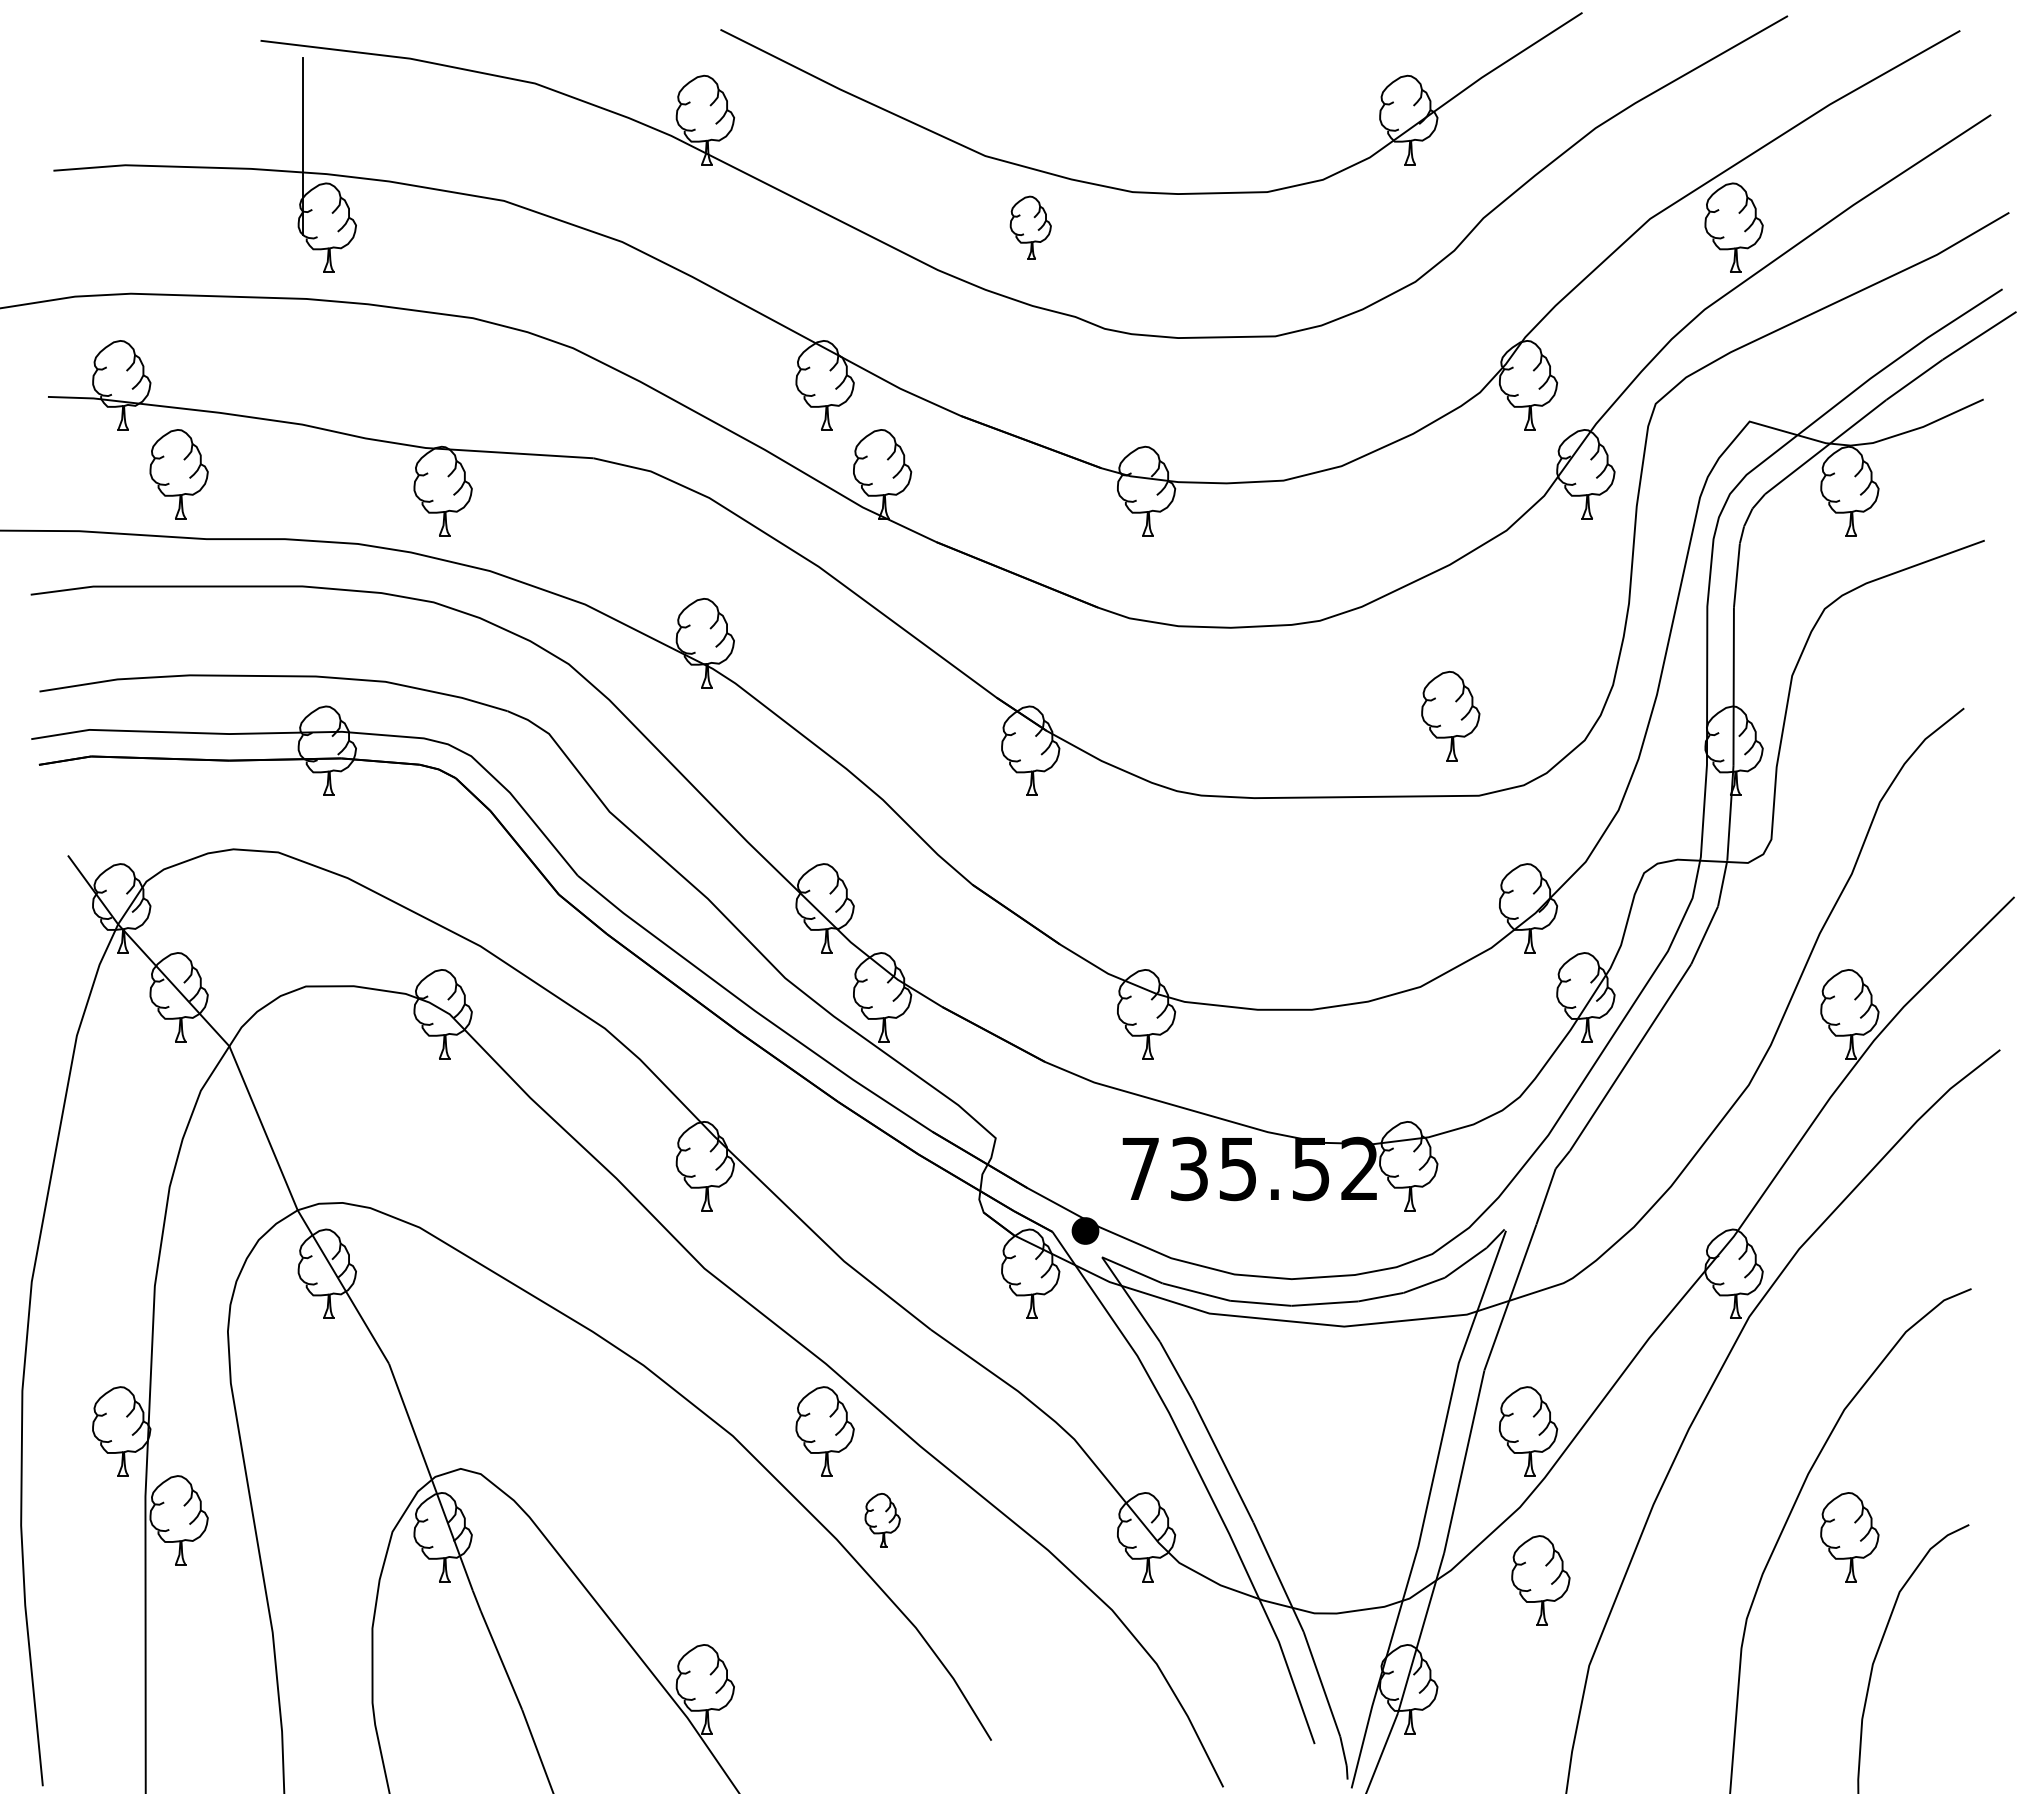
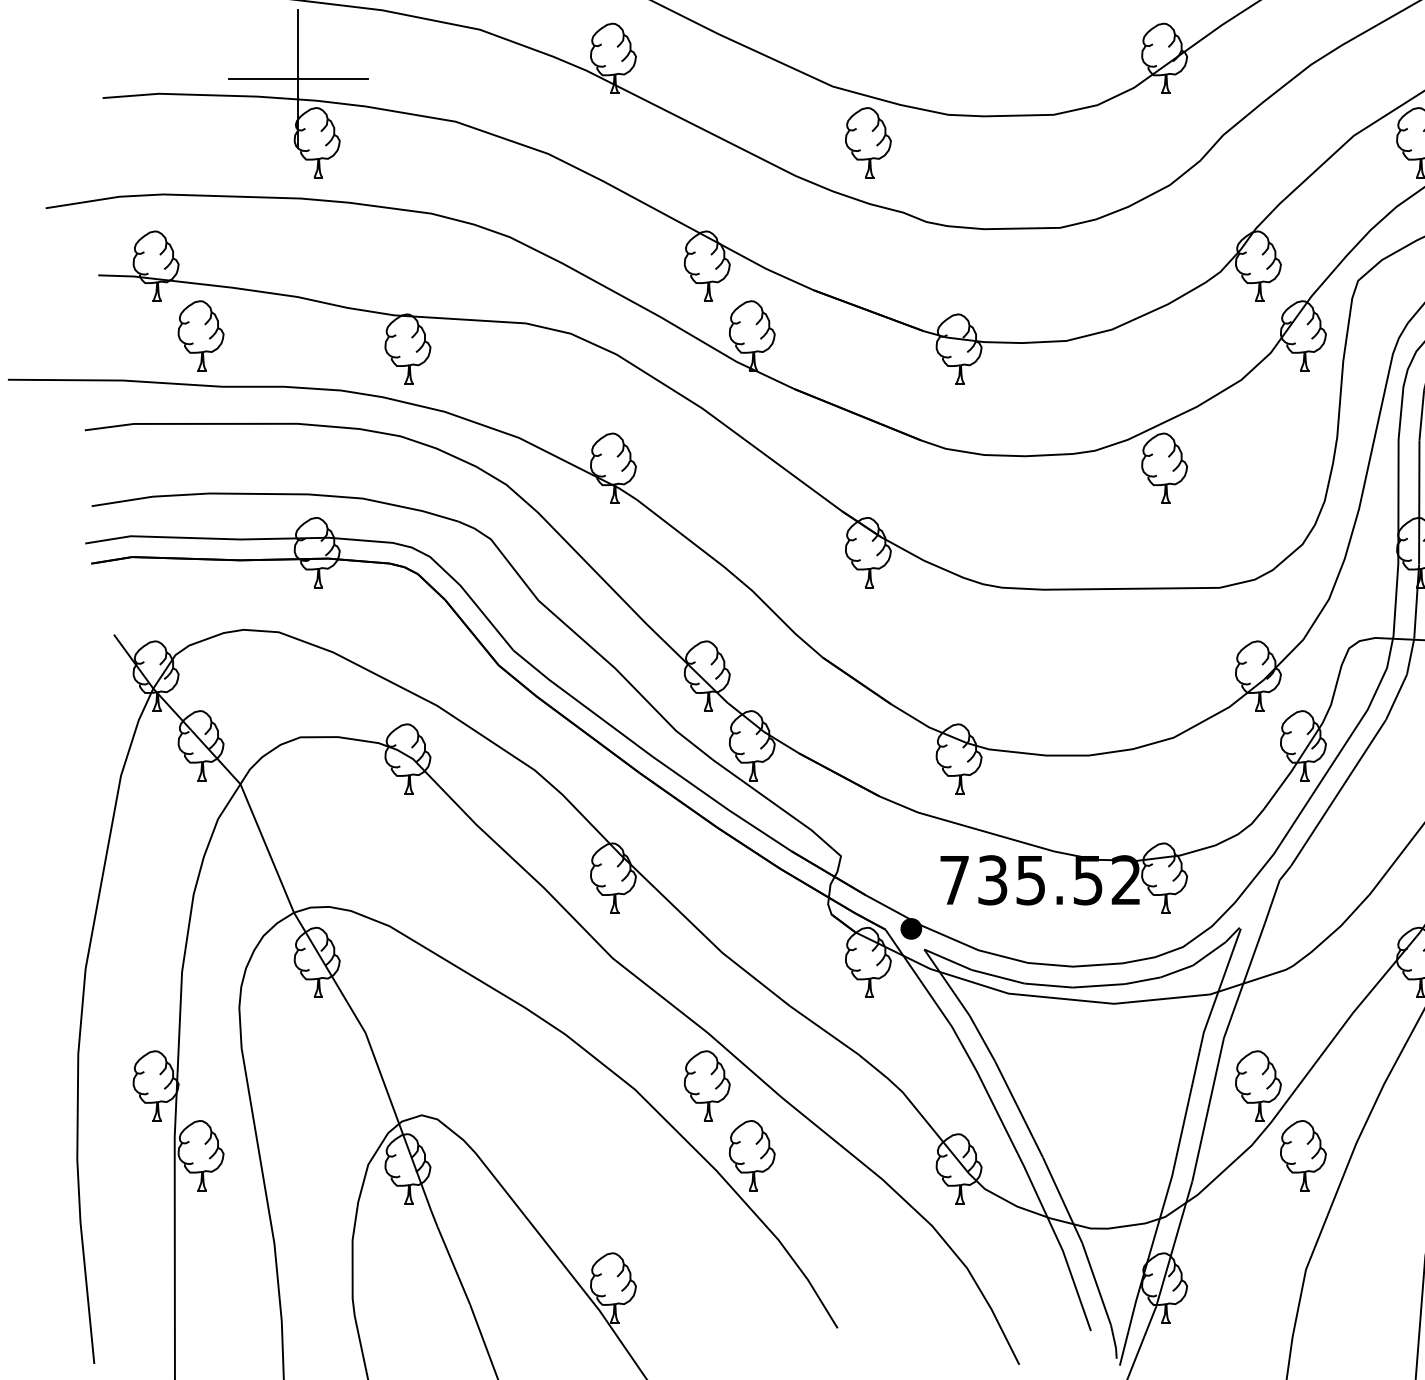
line: (302, 146) -> (297, 79), added
part: (1030, 227) -> (868, 142), size x1.43
part: (1450, 716) -> (1164, 468), moved
part: (882, 1520) -> (752, 1155), size x1.67
part: (1540, 1580) -> (1303, 1155), moved

